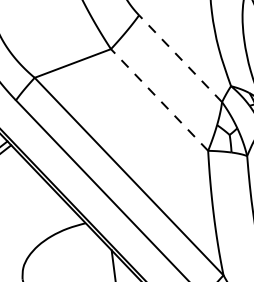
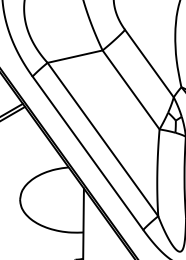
line: (180, 58) -> (149, 63), dashed -> solid
line: (160, 99) -> (131, 89), dashed -> solid

